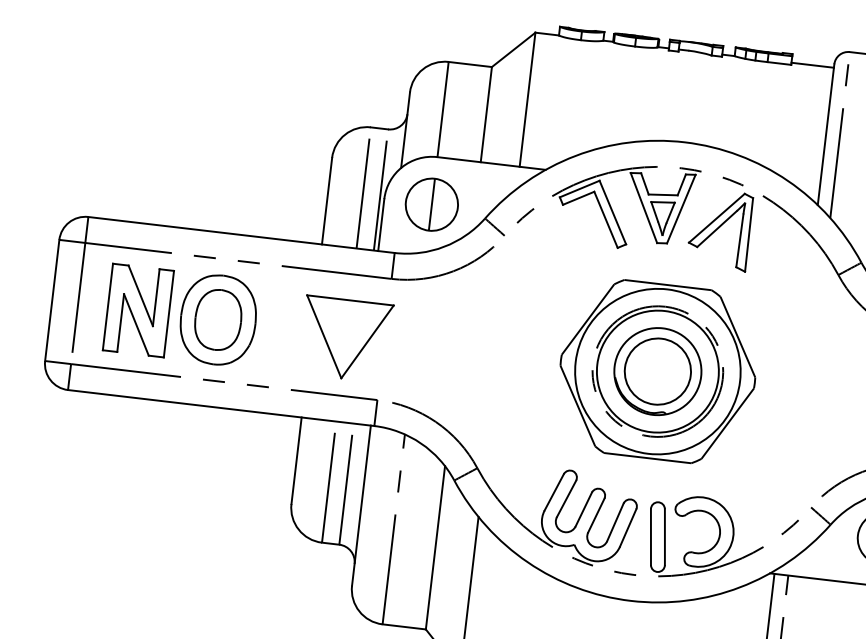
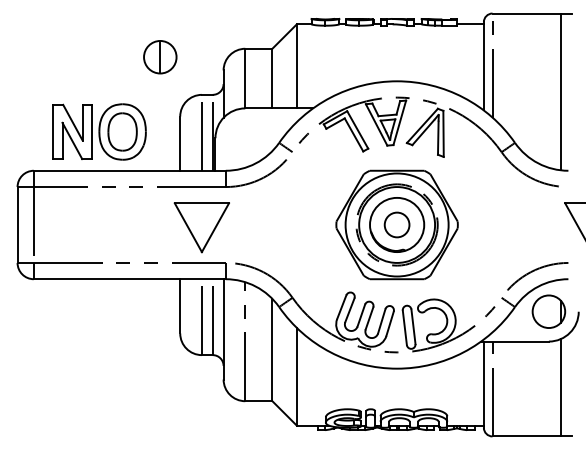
part: (432, 205) -> (160, 57), moved
part: (181, 314) -> (99, 131), moved
circle: (657, 370) -> (396, 224), size x0.6

